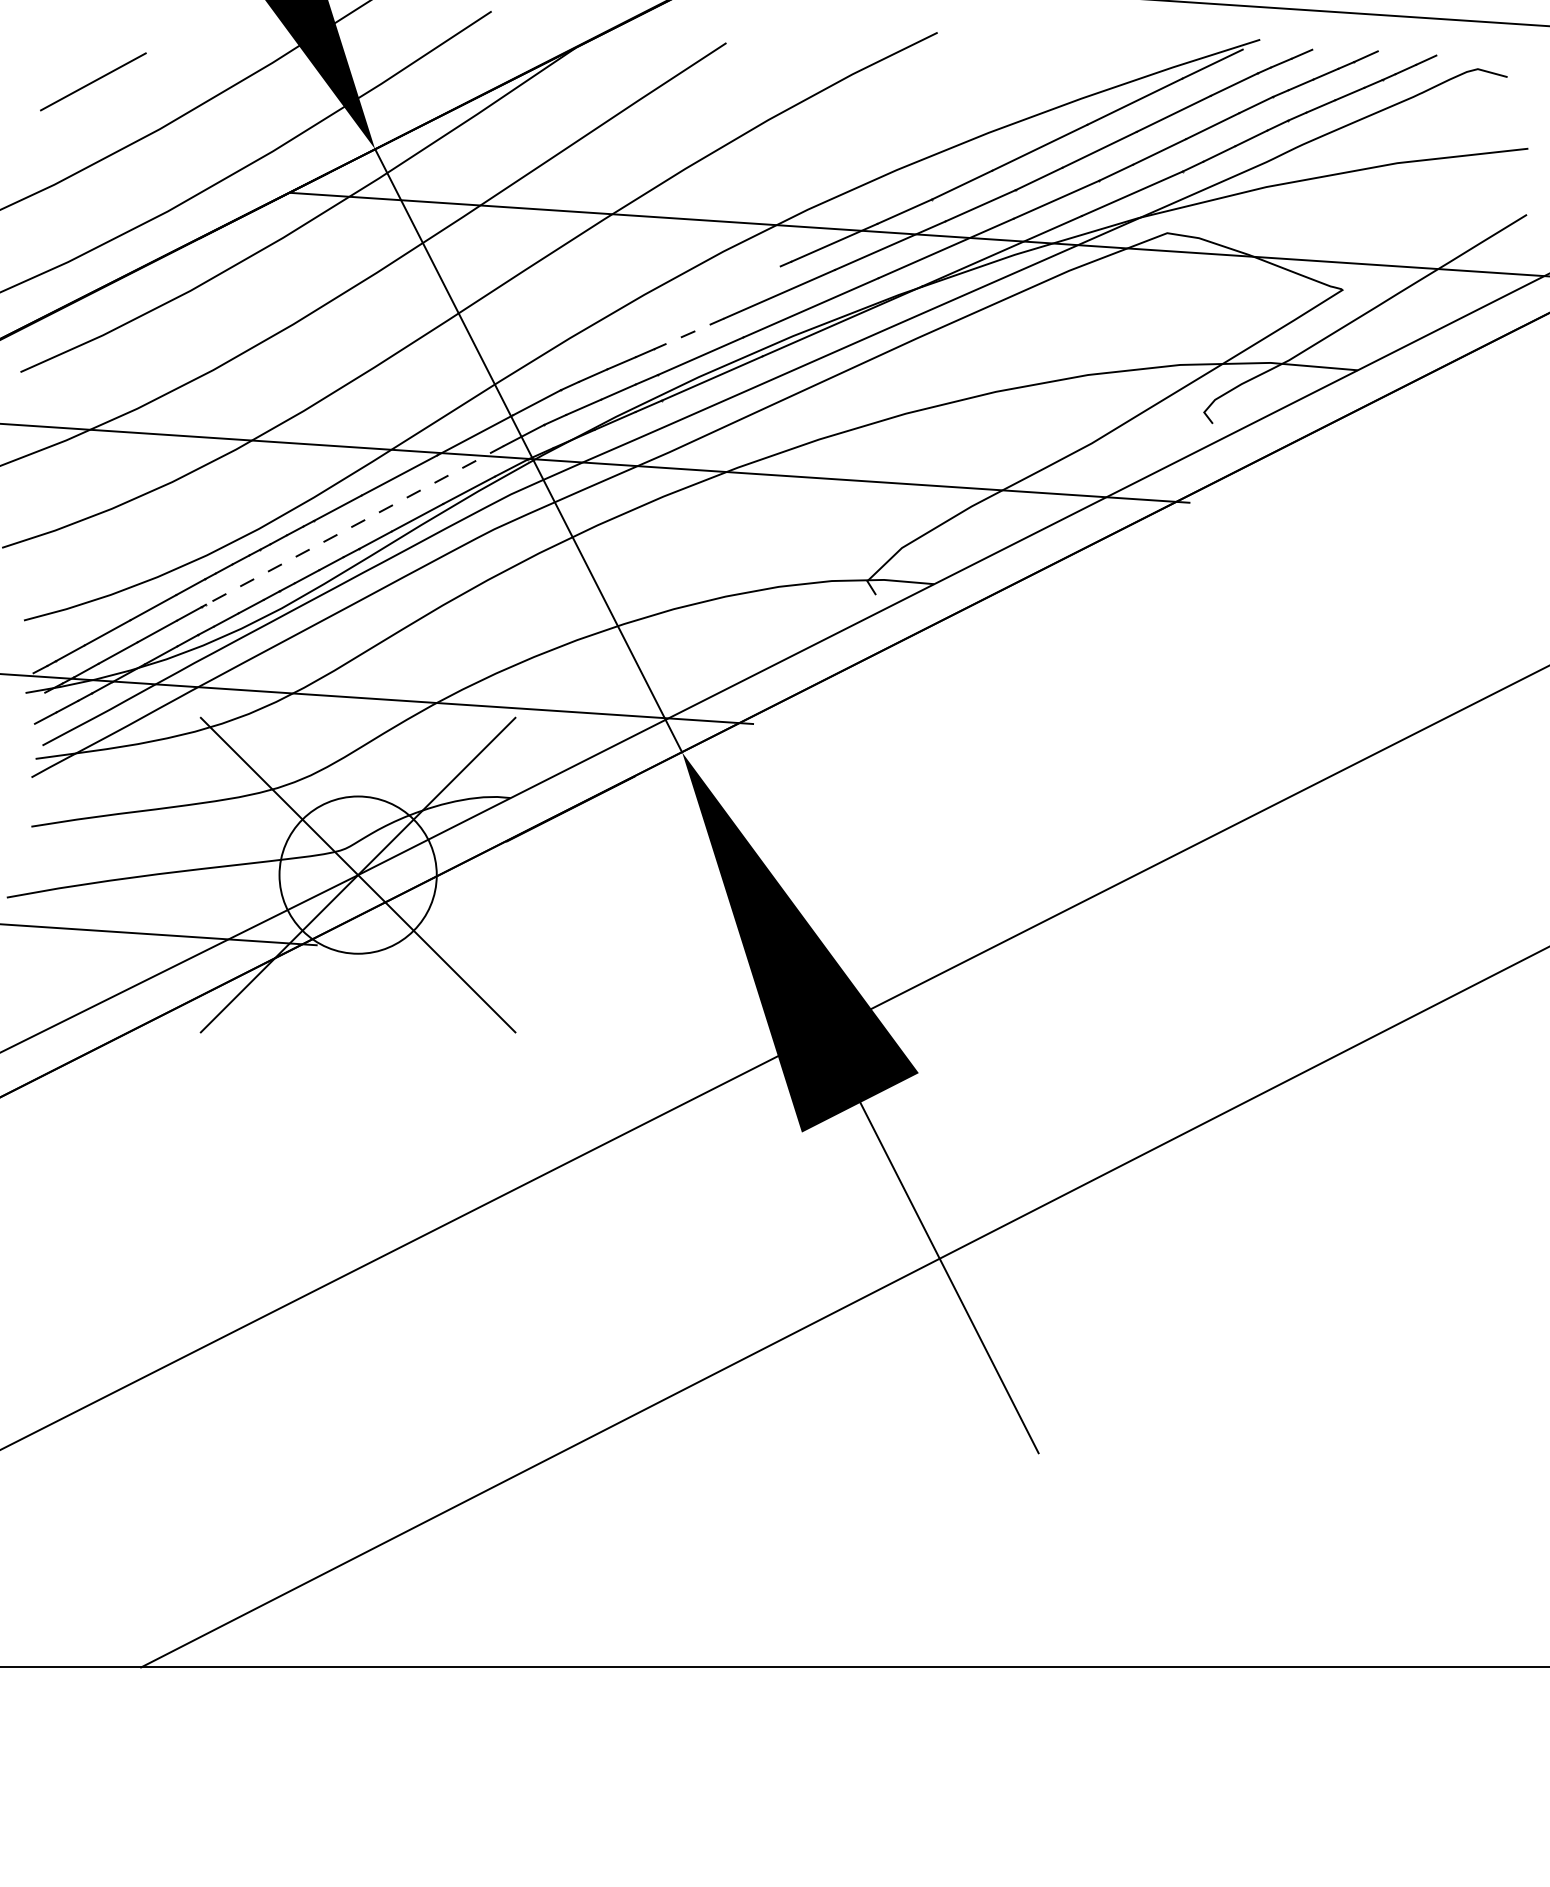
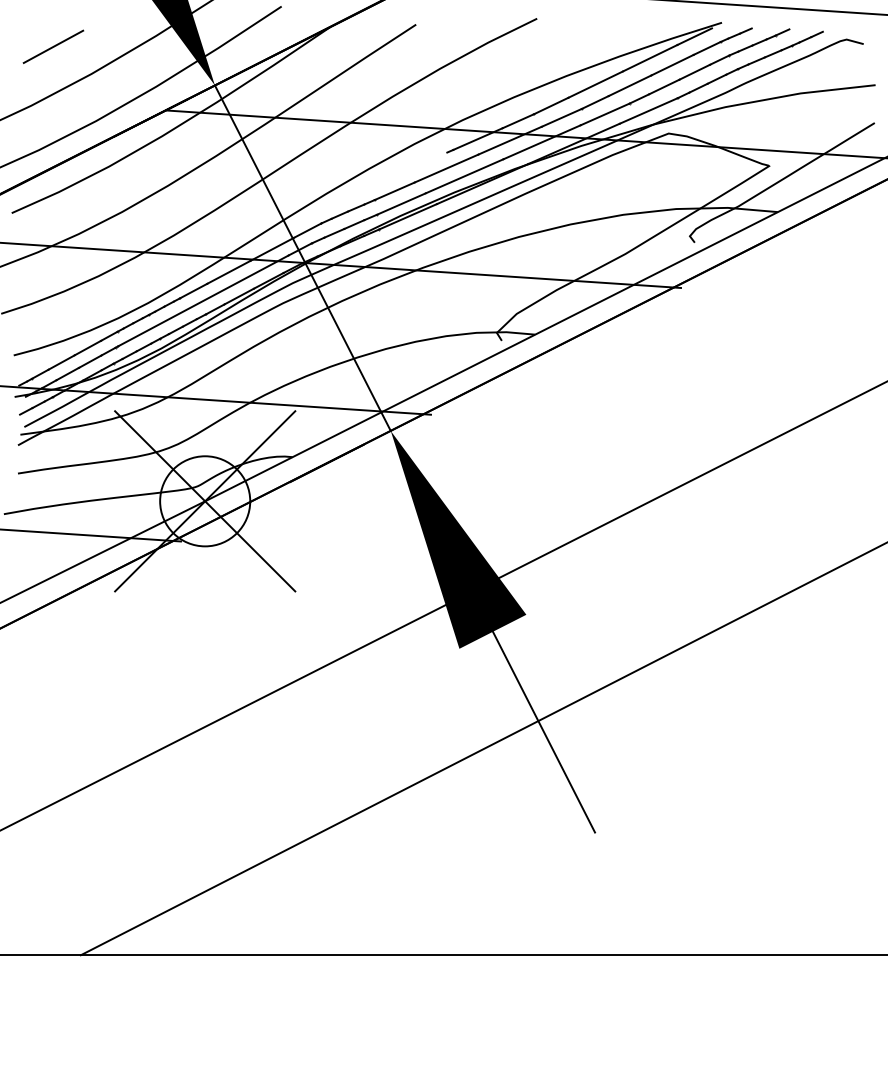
line: (688, 334) -> (394, 191), dashed -> solid
line: (355, 524) -> (203, 300), dashed -> solid

